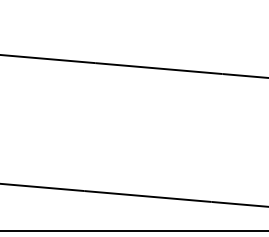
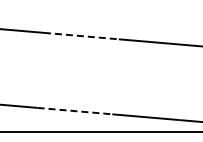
line: (159, 69) -> (81, 36), solid -> dashed
line: (147, 197) -> (74, 111), solid -> dashed

